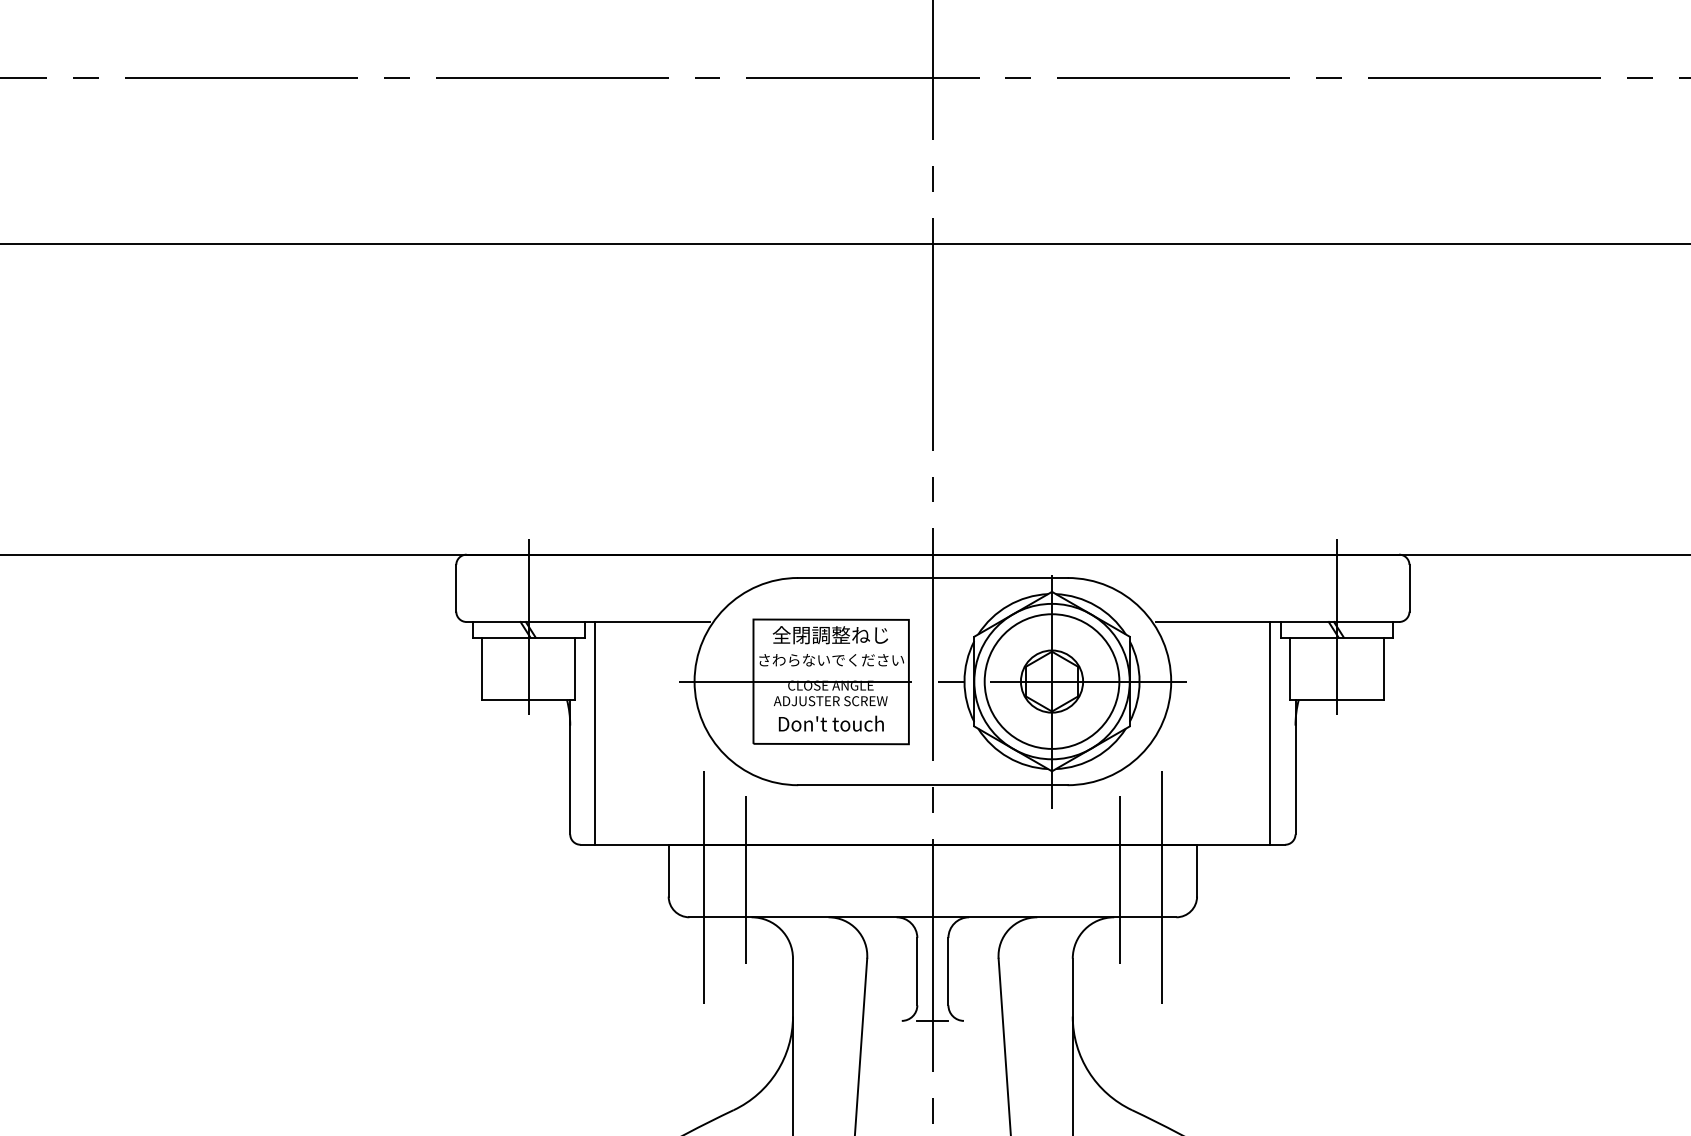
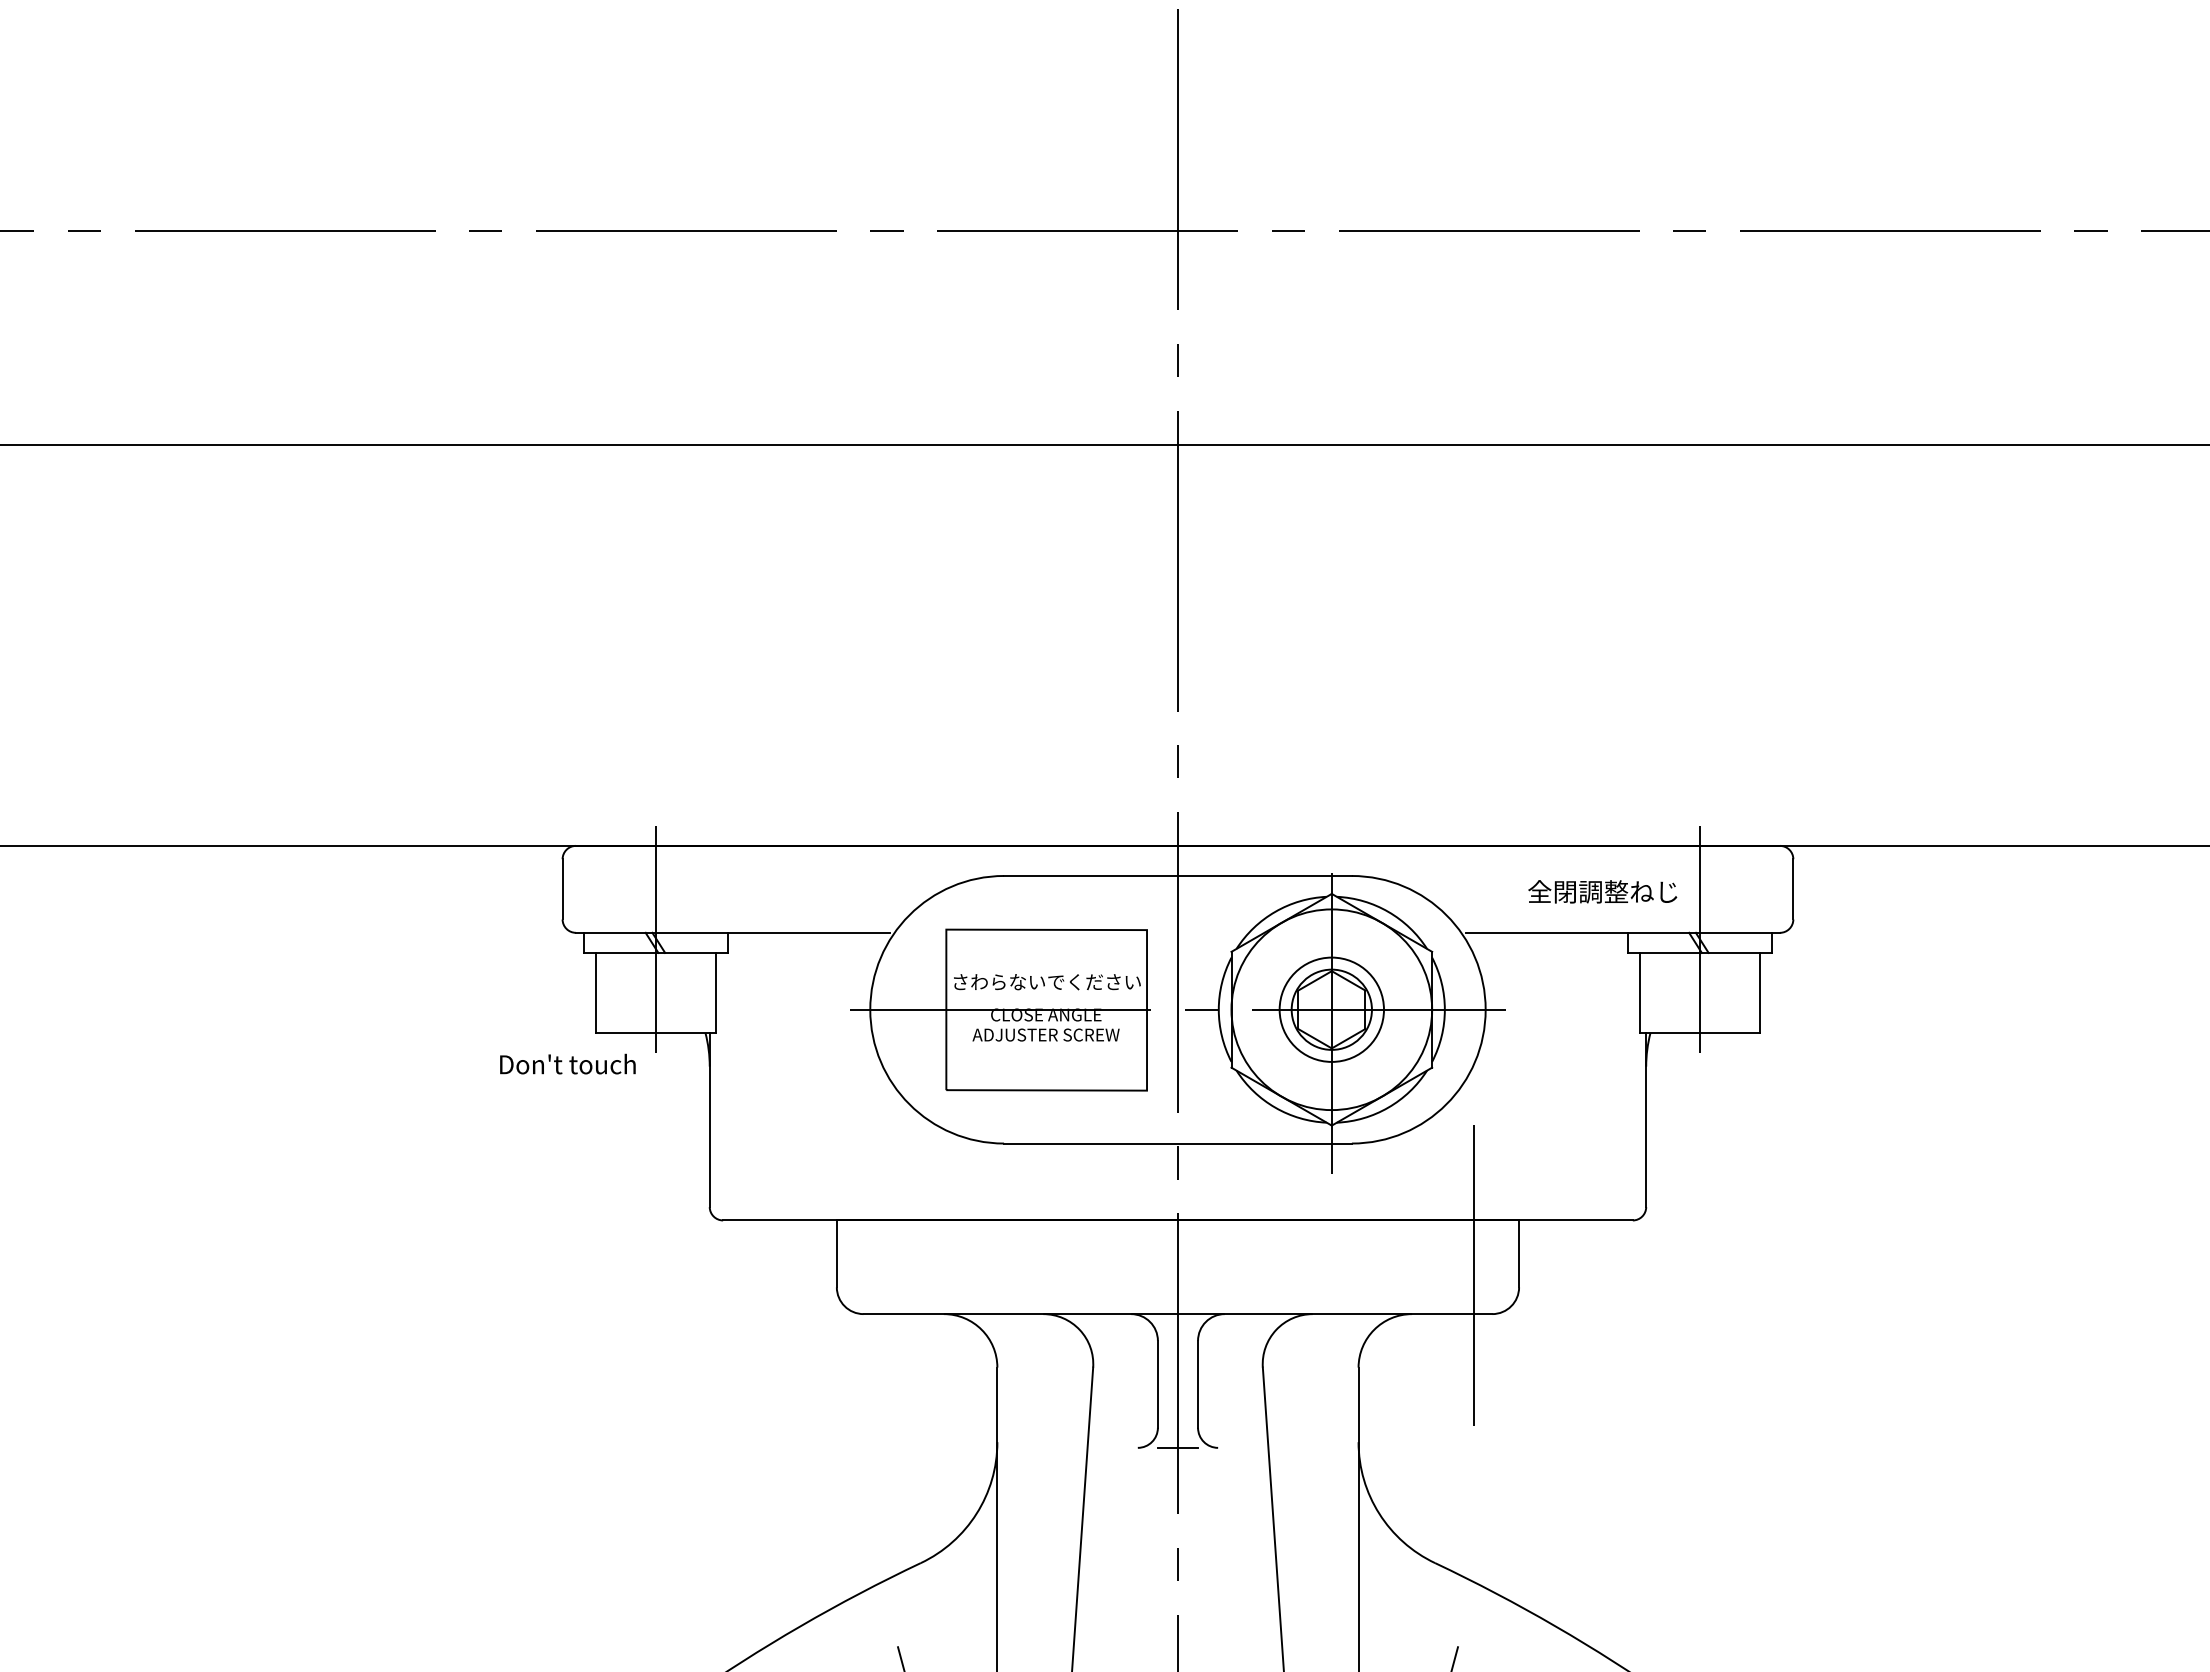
text: (830, 634) -> (1602, 891), moved
circle: (1051, 681) -> (1331, 1009), size x0.6
text: (831, 723) -> (567, 1063), moved
line: (595, 733) -> (742, 1076), removed
line: (1270, 733) -> (1613, 1076), removed
line: (745, 879) -> (936, 1265), removed
line: (1119, 879) -> (1419, 1265), removed
line: (704, 889) -> (882, 1278), removed

